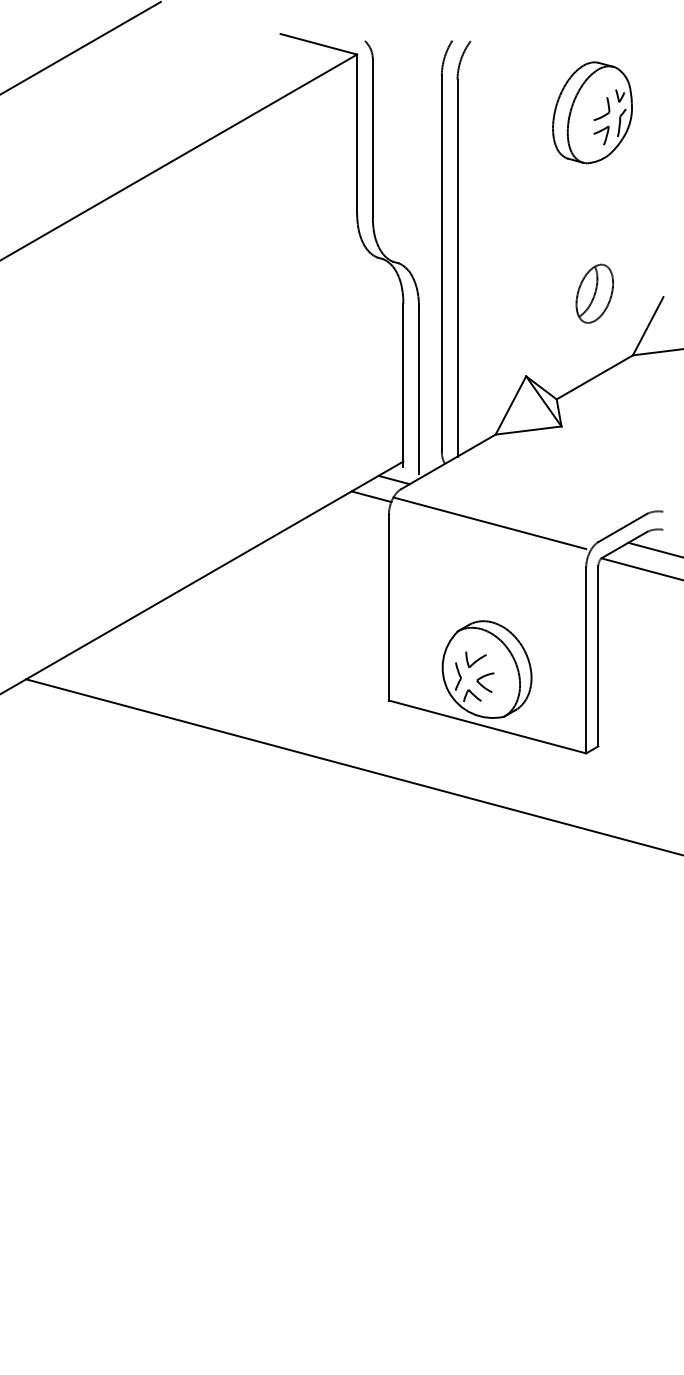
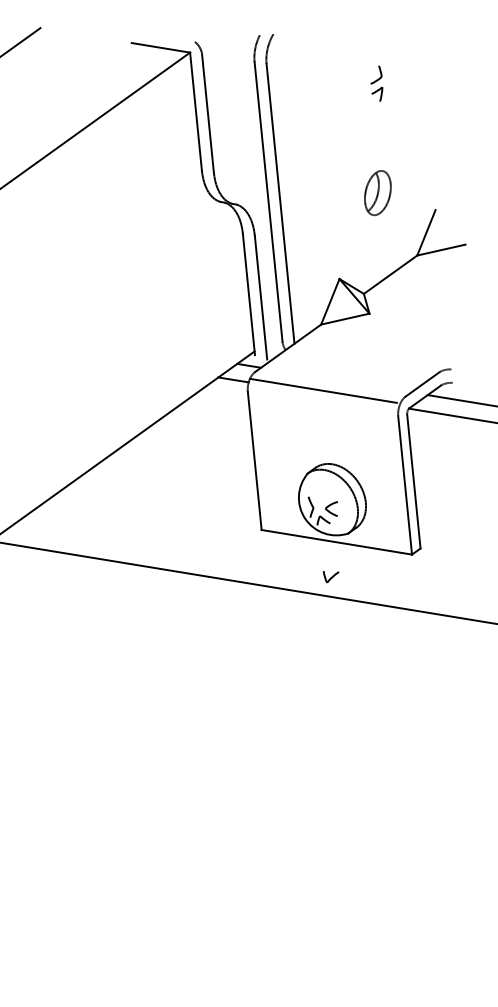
part: (592, 112) -> (369, 78), removed
part: (594, 293) -> (377, 192), moved
part: (475, 659) -> (331, 576), moved

